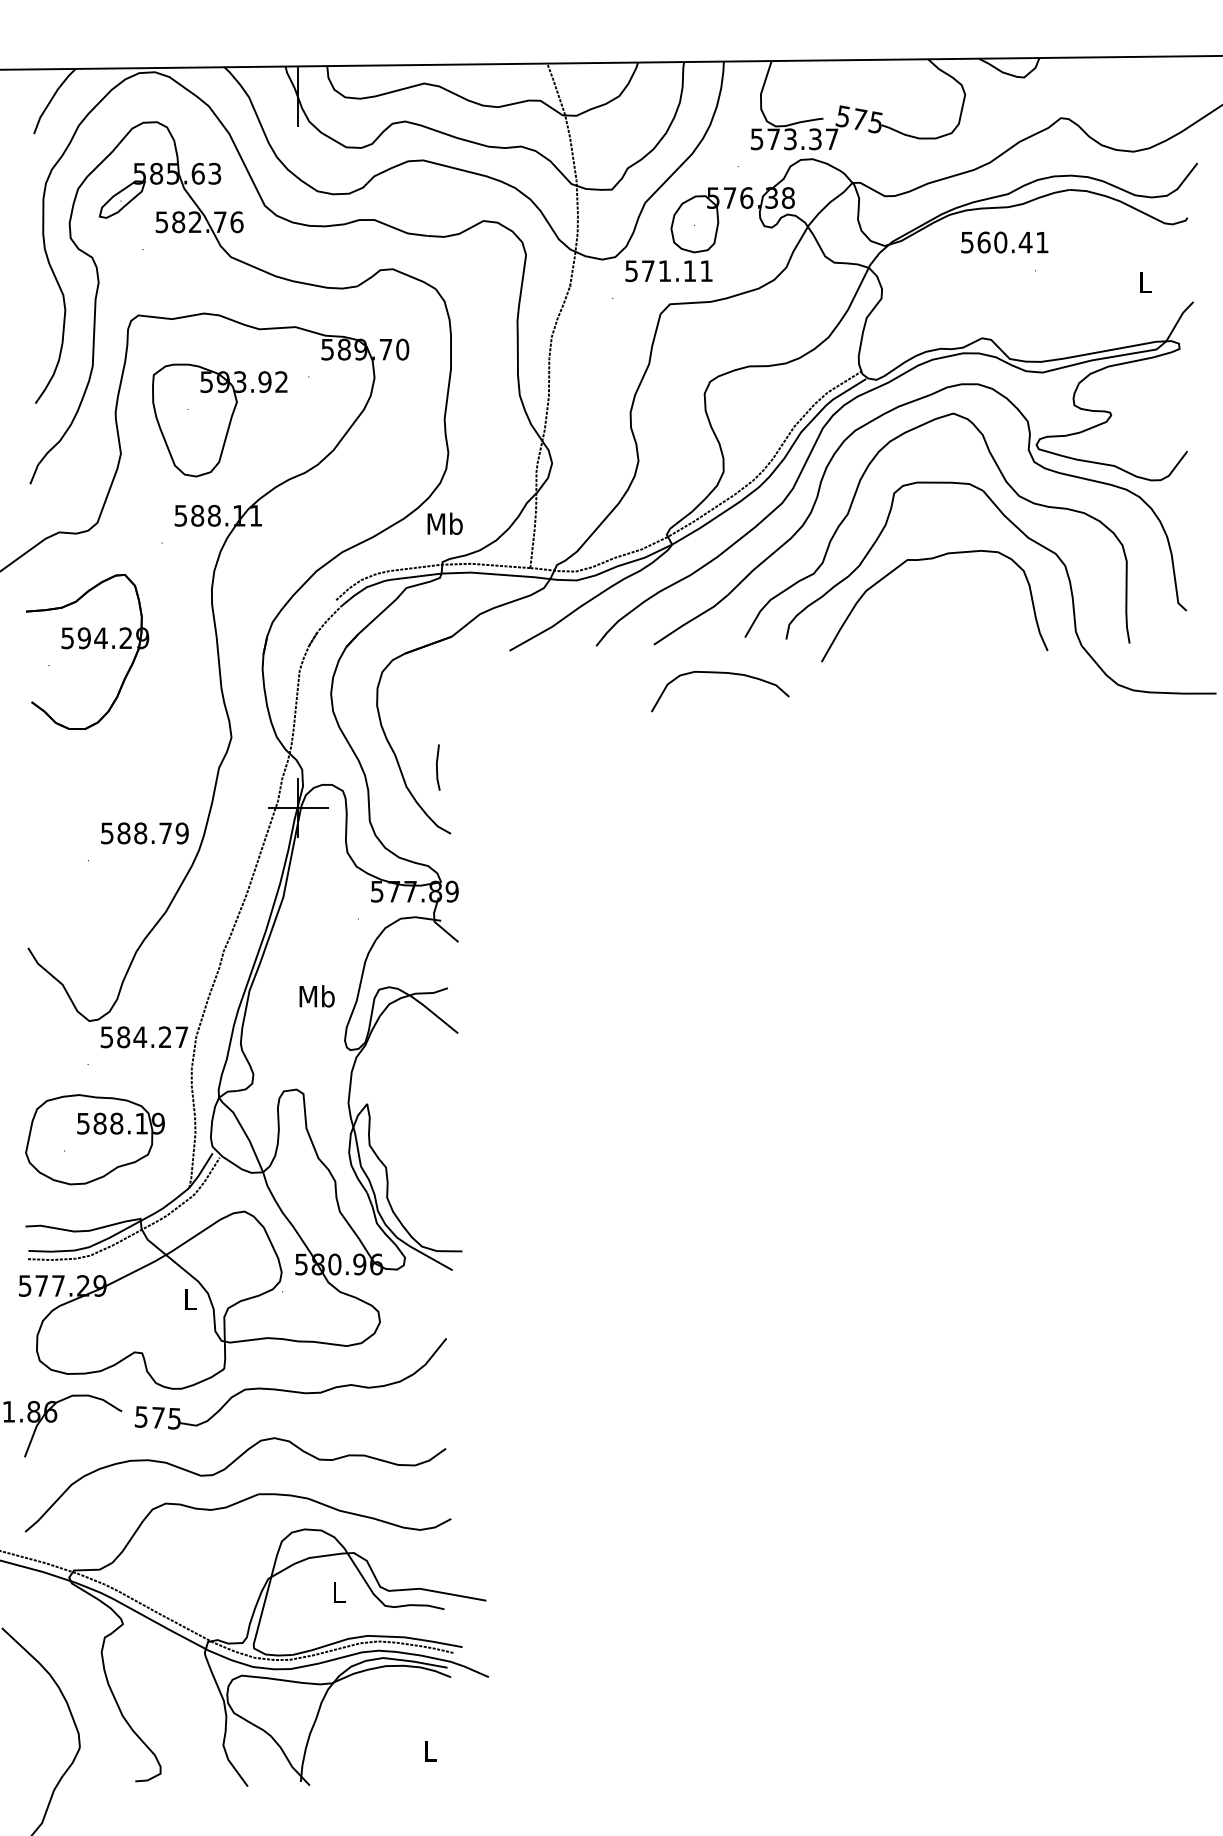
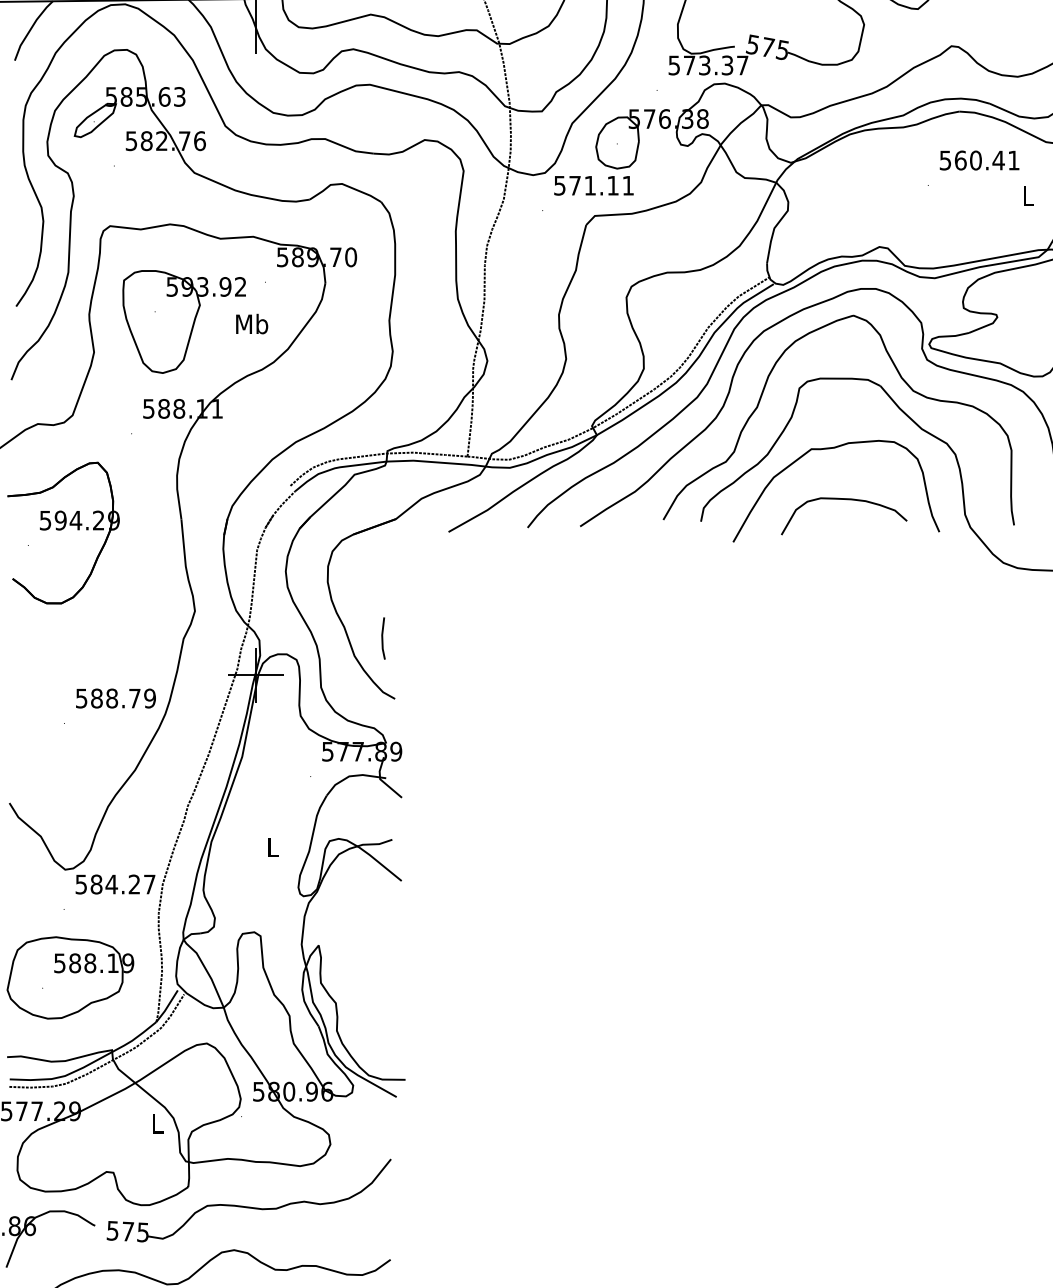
text: (1004, 242) -> (979, 160), moved
text: (444, 523) -> (251, 323), moved
curve: (720, 673) -> (844, 499), moved
text: (316, 996) -> (272, 847), Mb -> L

